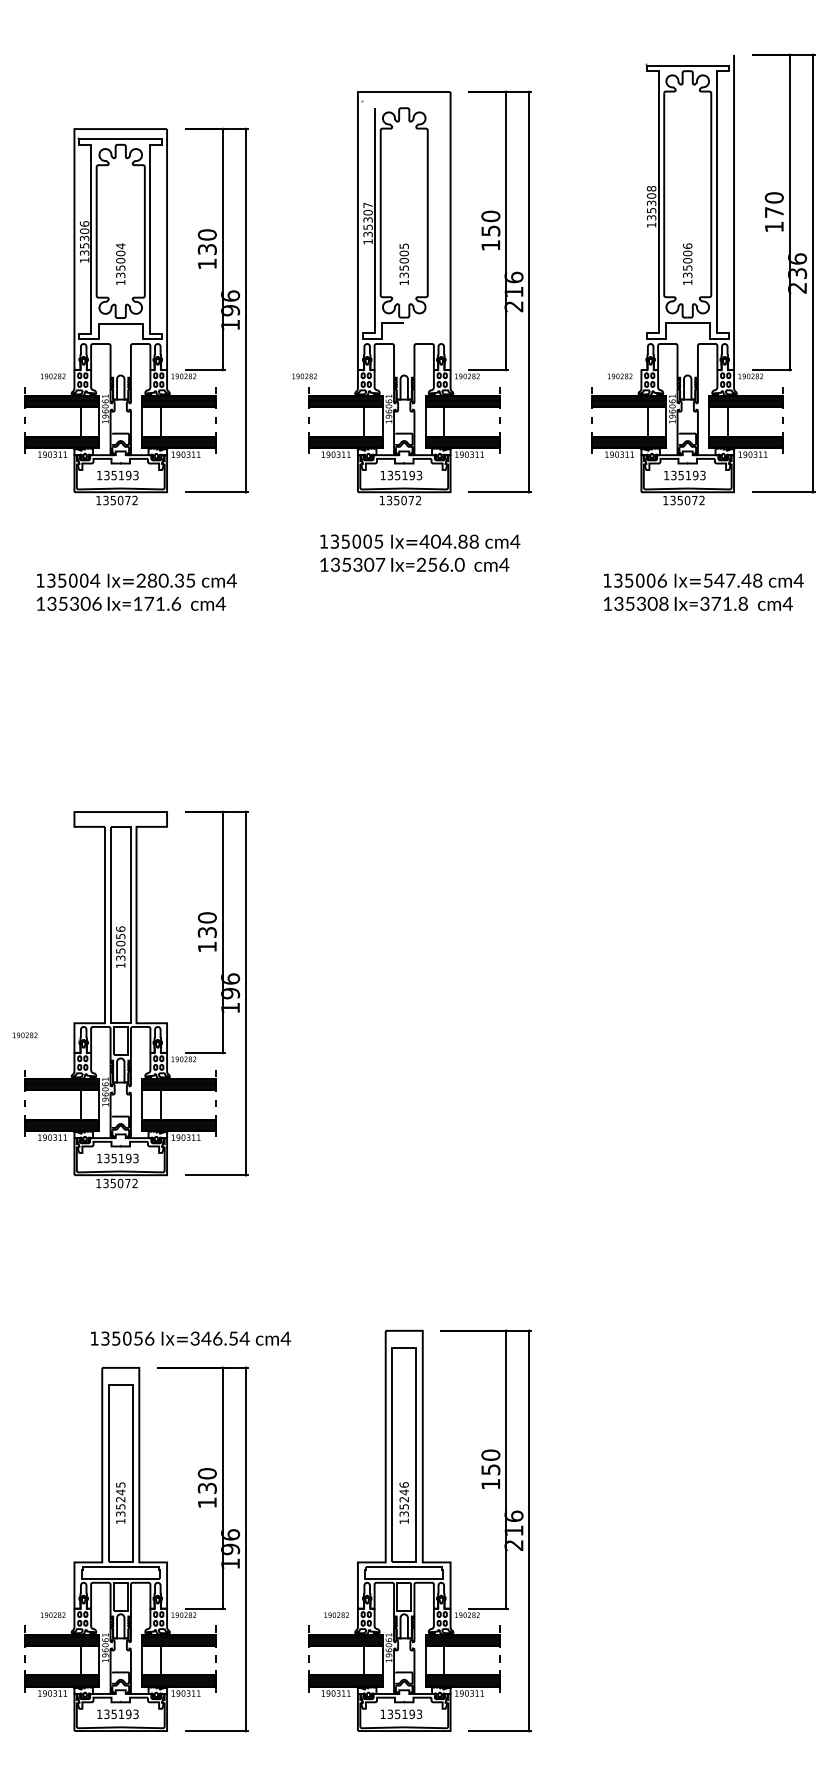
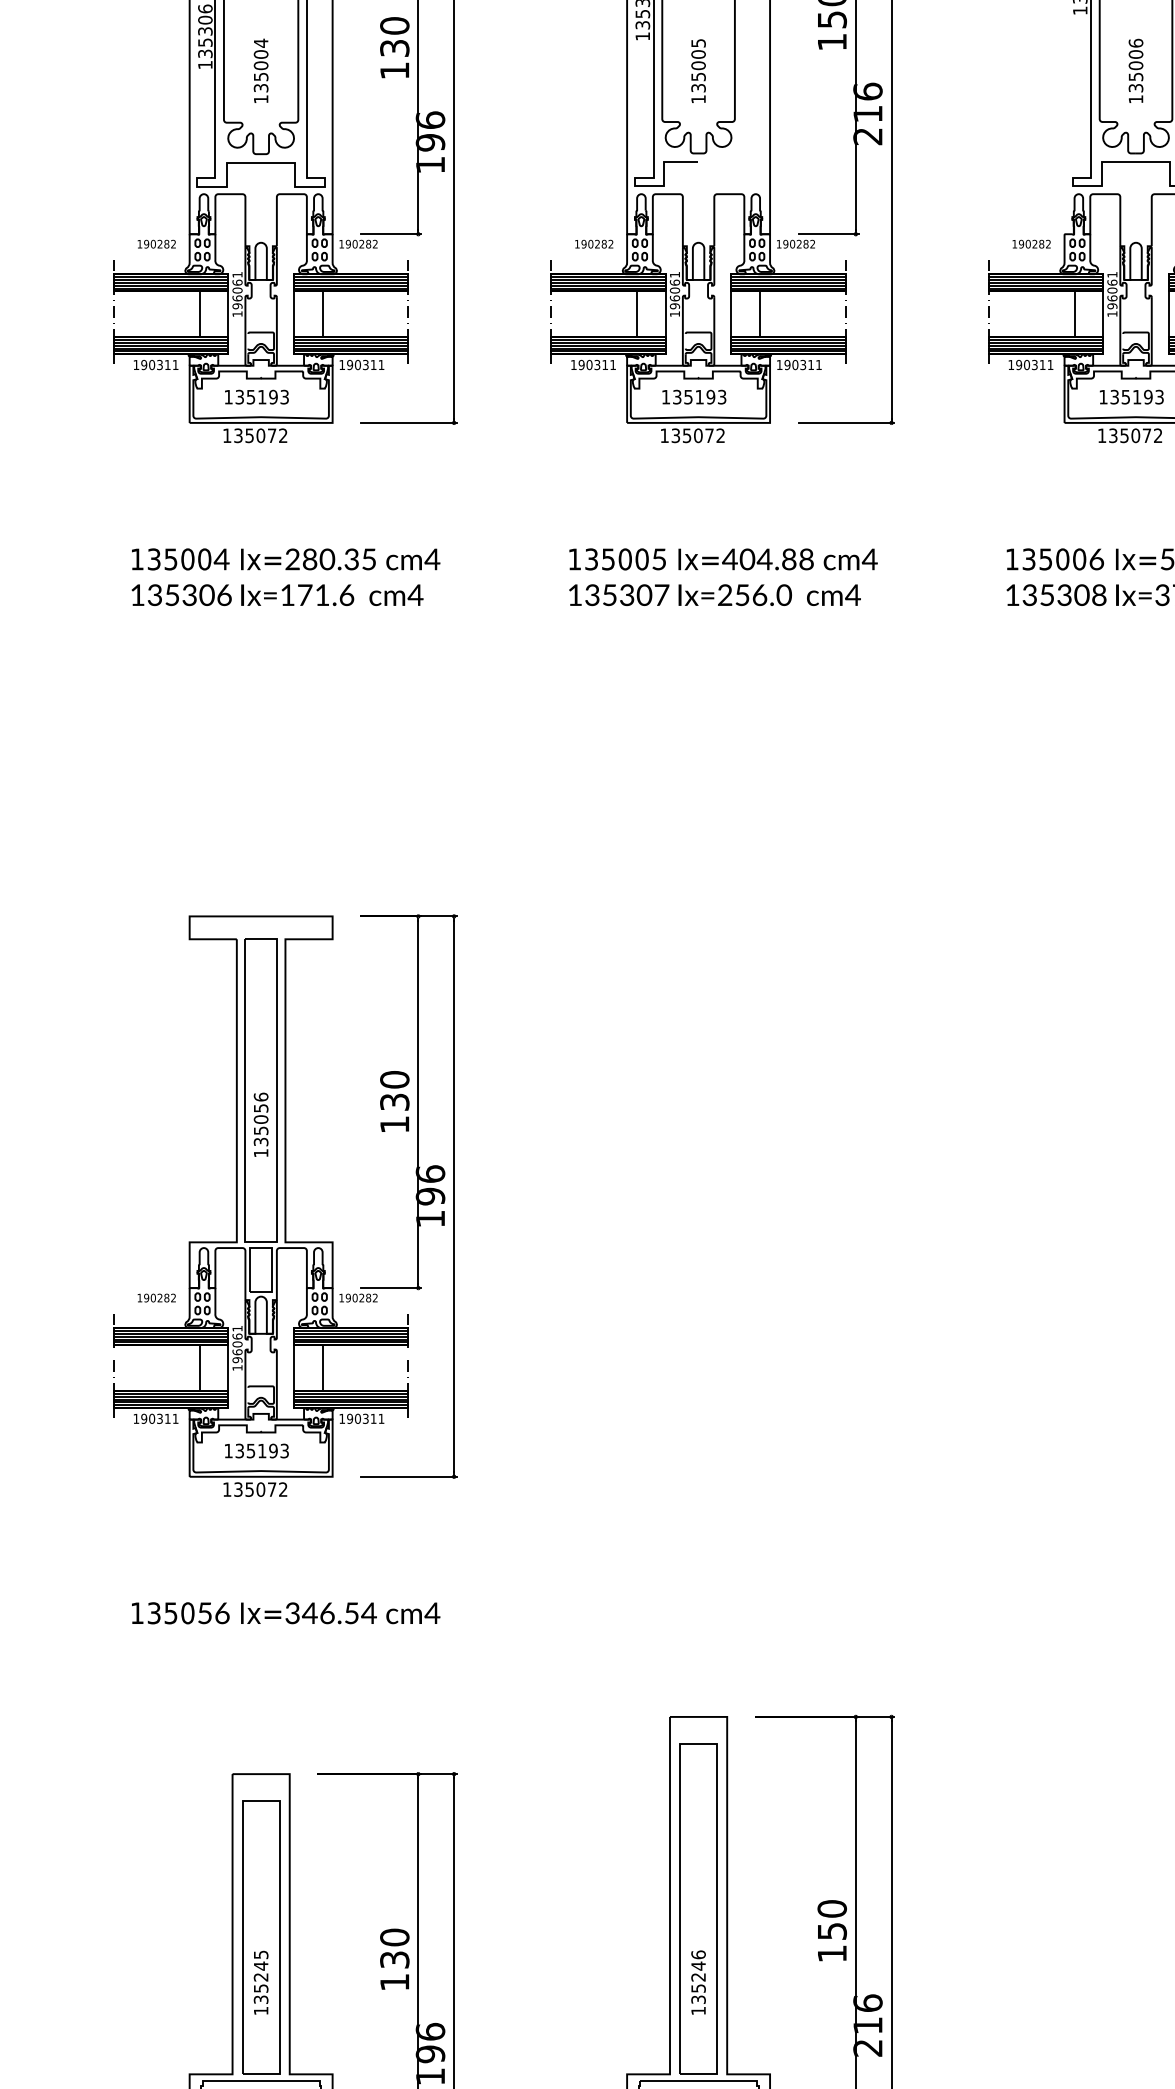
text: (304, 376) -> (594, 244), moved
text: (420, 552) -> (723, 576), moved
text: (25, 1035) -> (157, 1298), moved
text: (190, 1338) -> (285, 1613), moved

